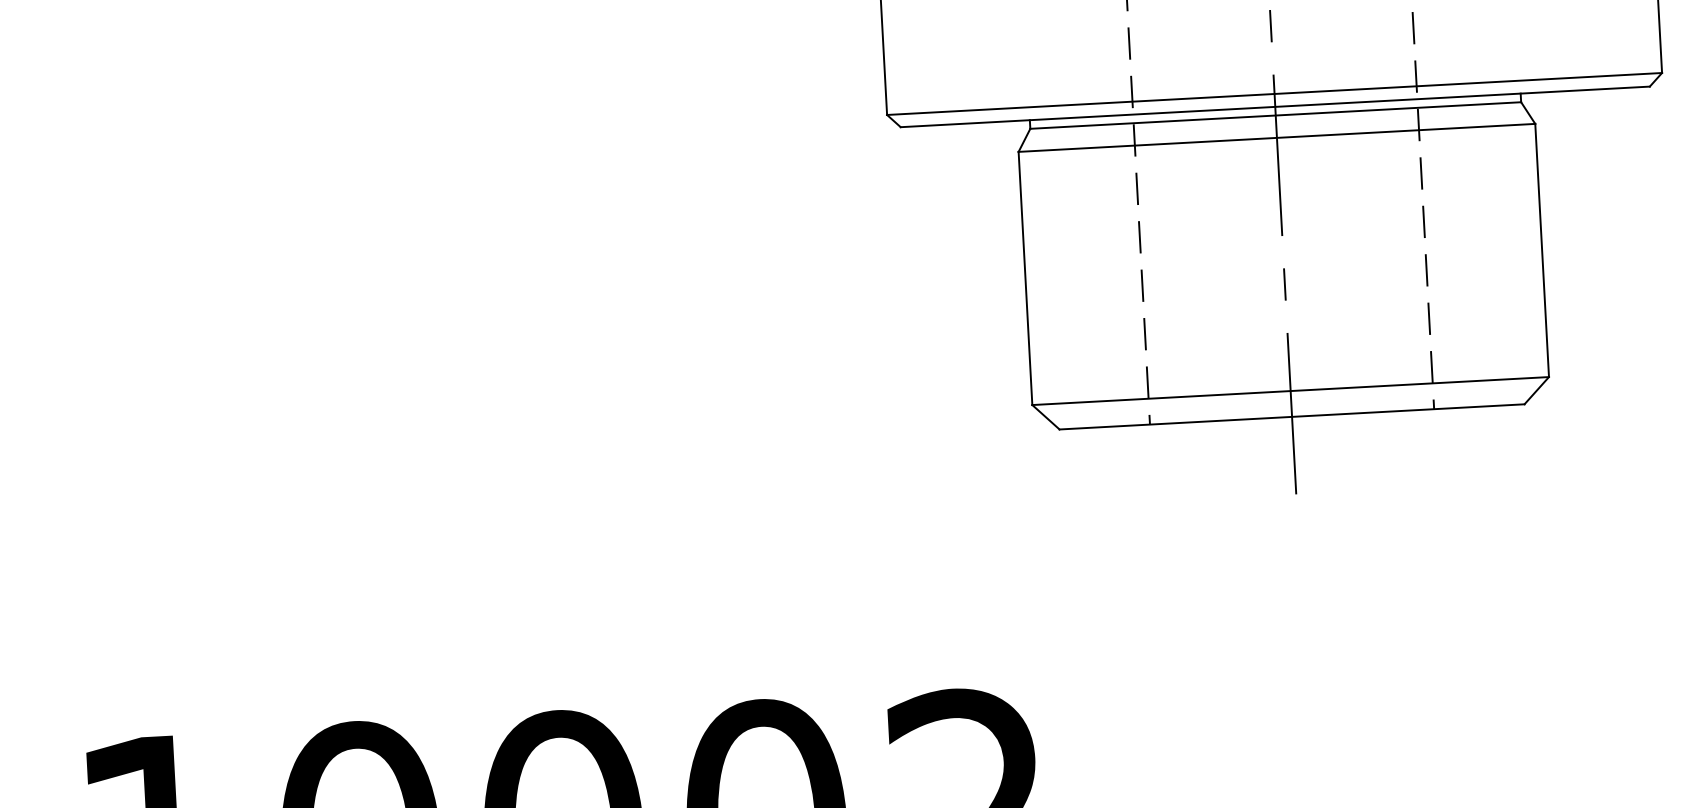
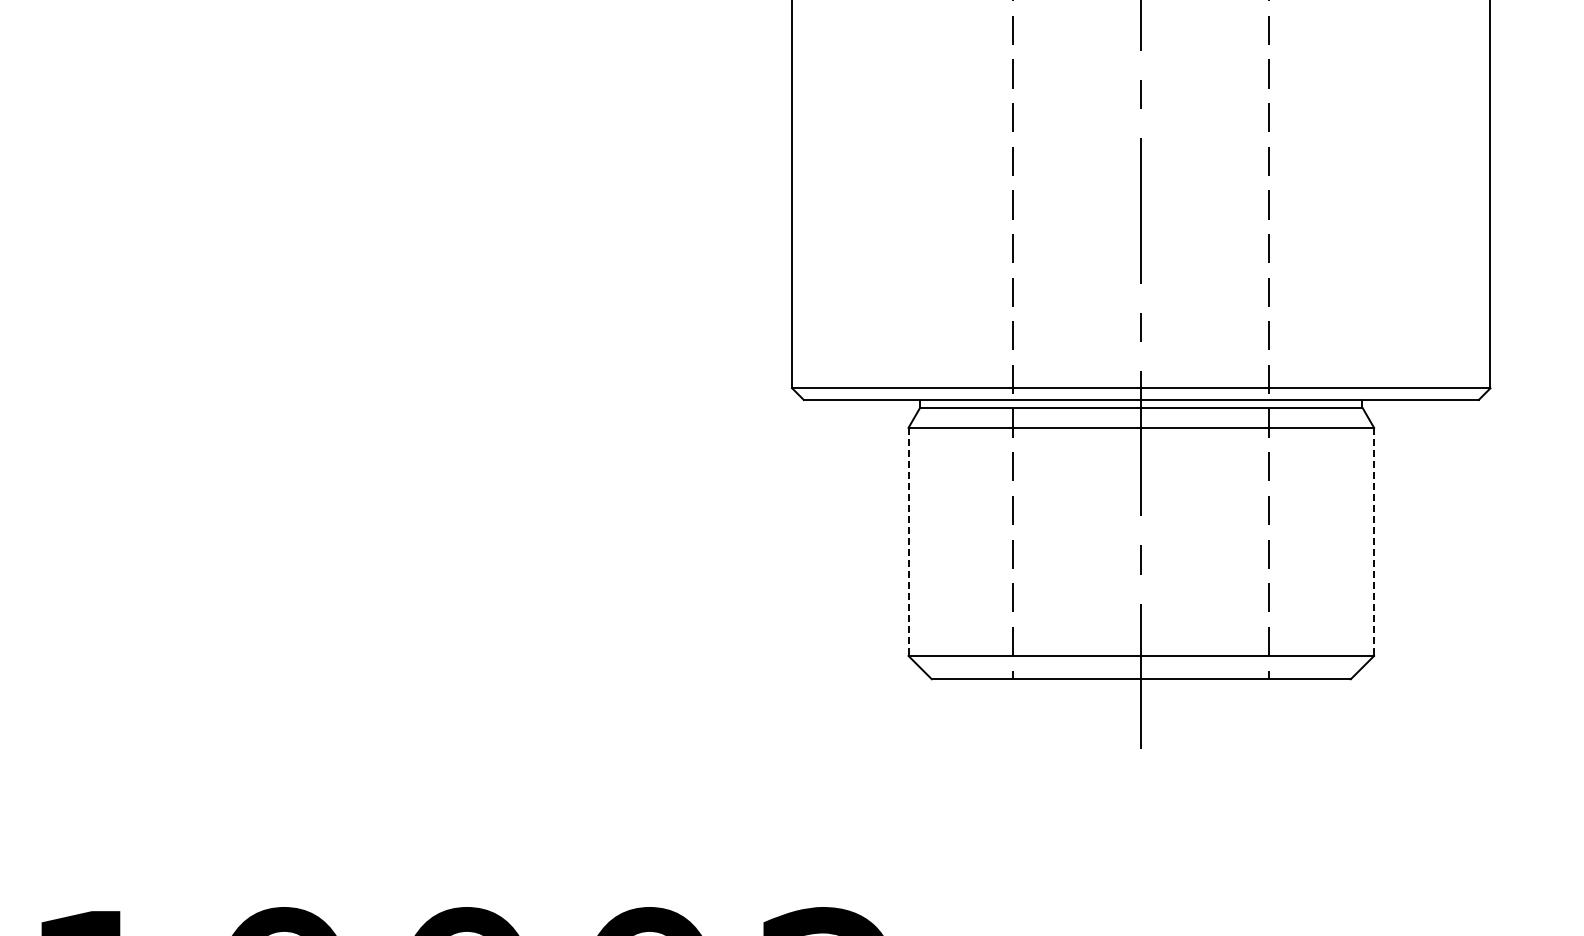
line: (1542, 251) -> (1374, 542), solid -> dashed
line: (1025, 279) -> (908, 542), solid -> dashed

